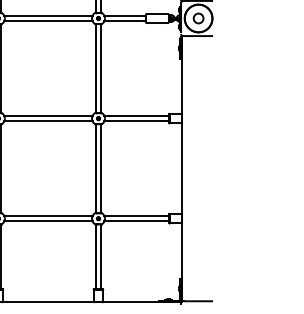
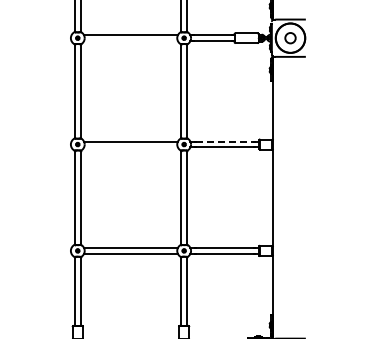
line: (48, 21) -> (130, 41), removed
line: (137, 115) -> (225, 141), solid -> dashed
line: (48, 121) -> (130, 147), removed

